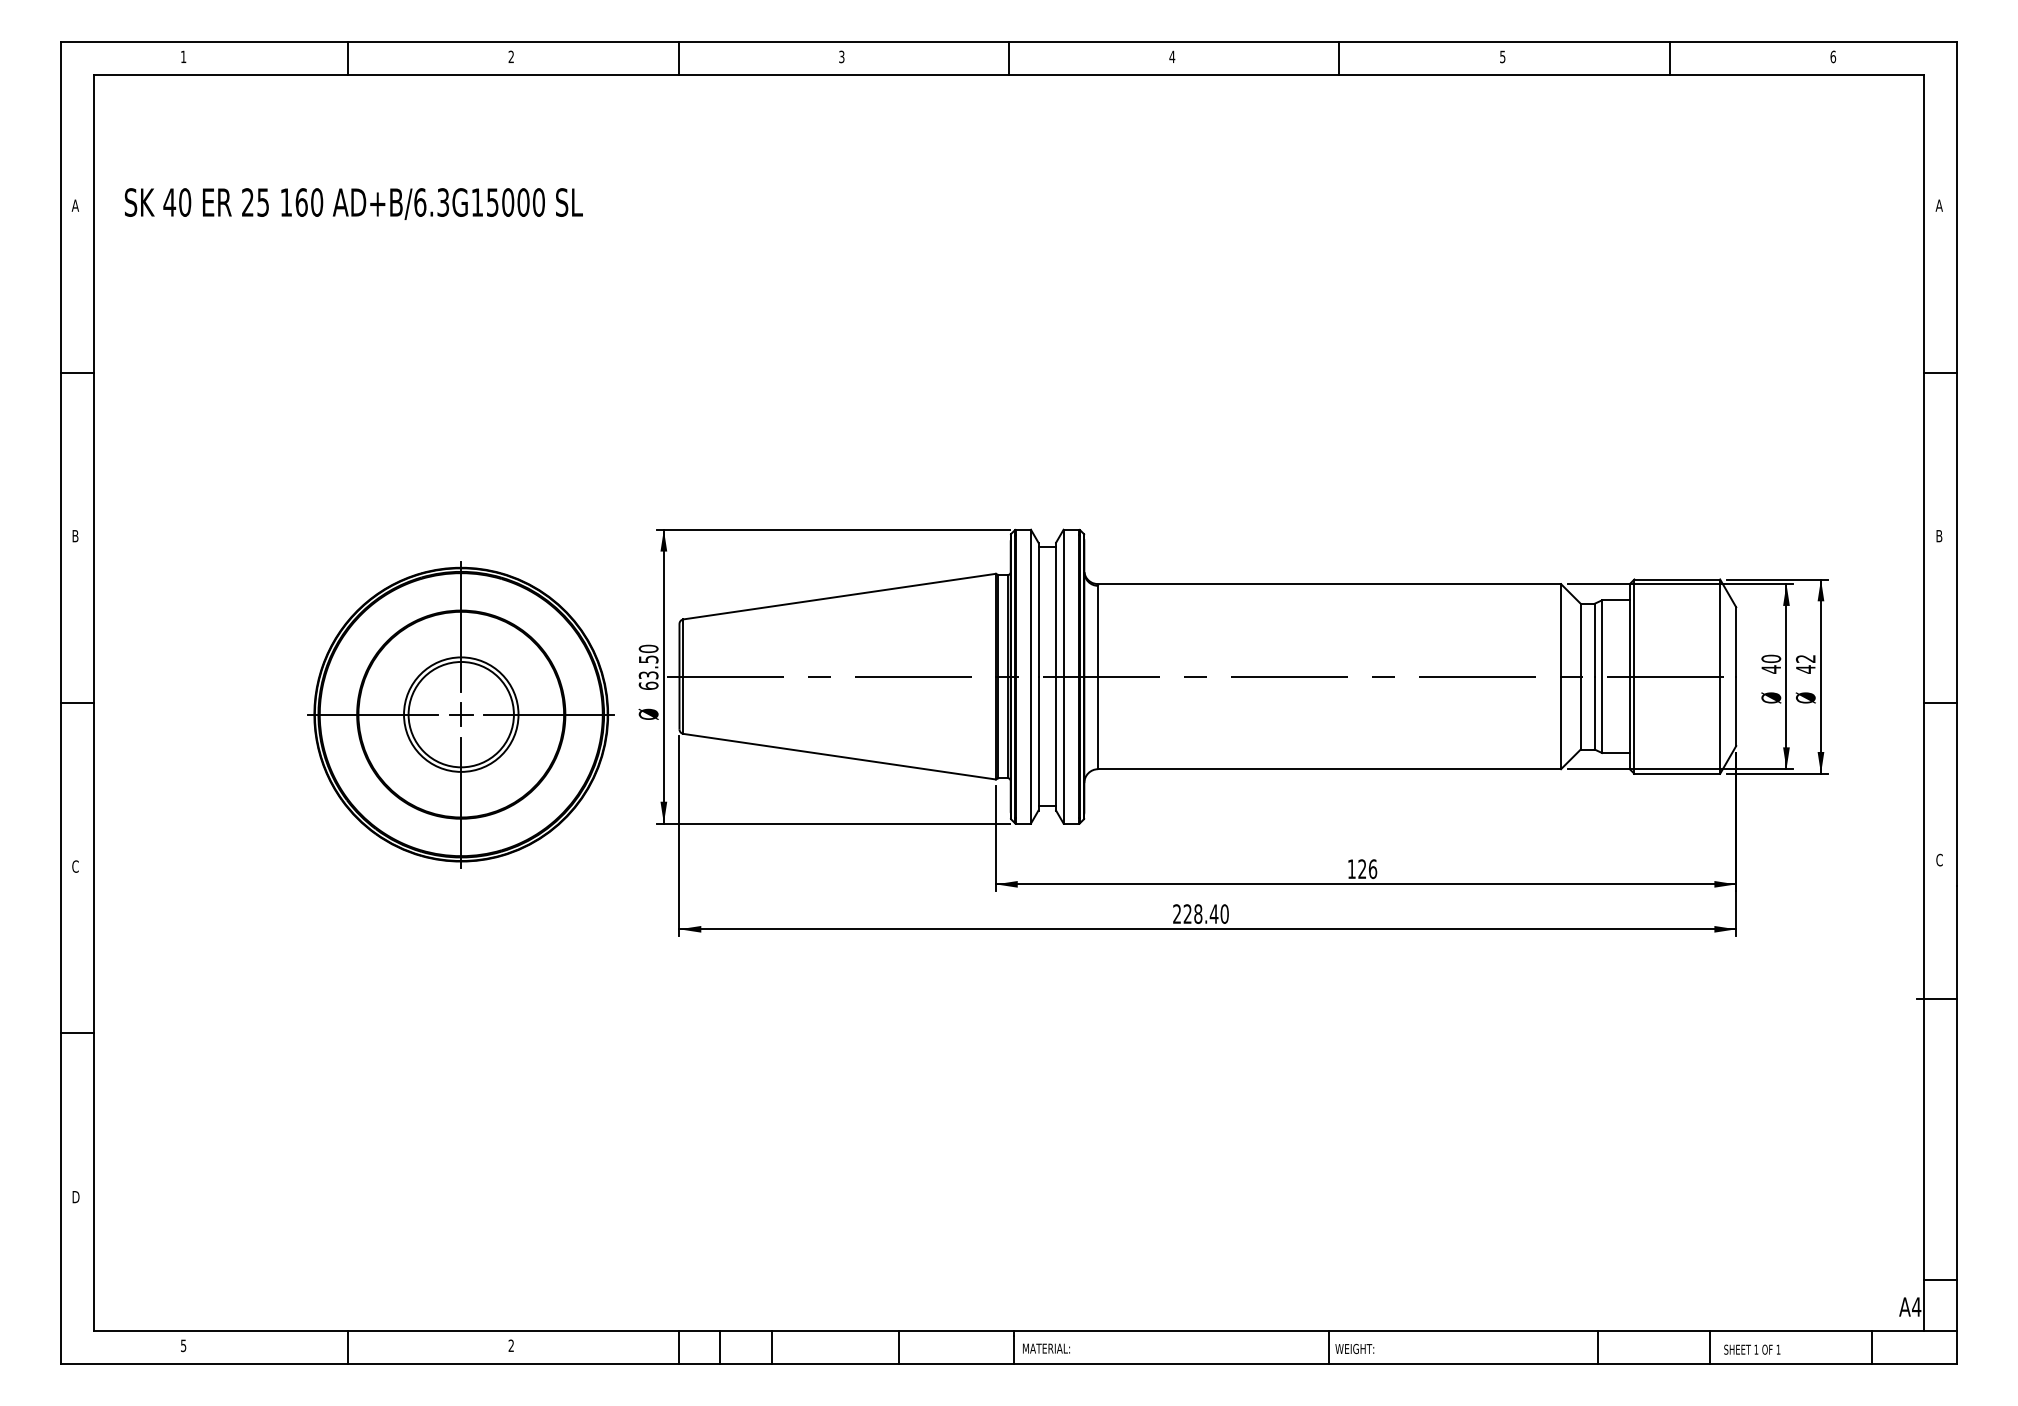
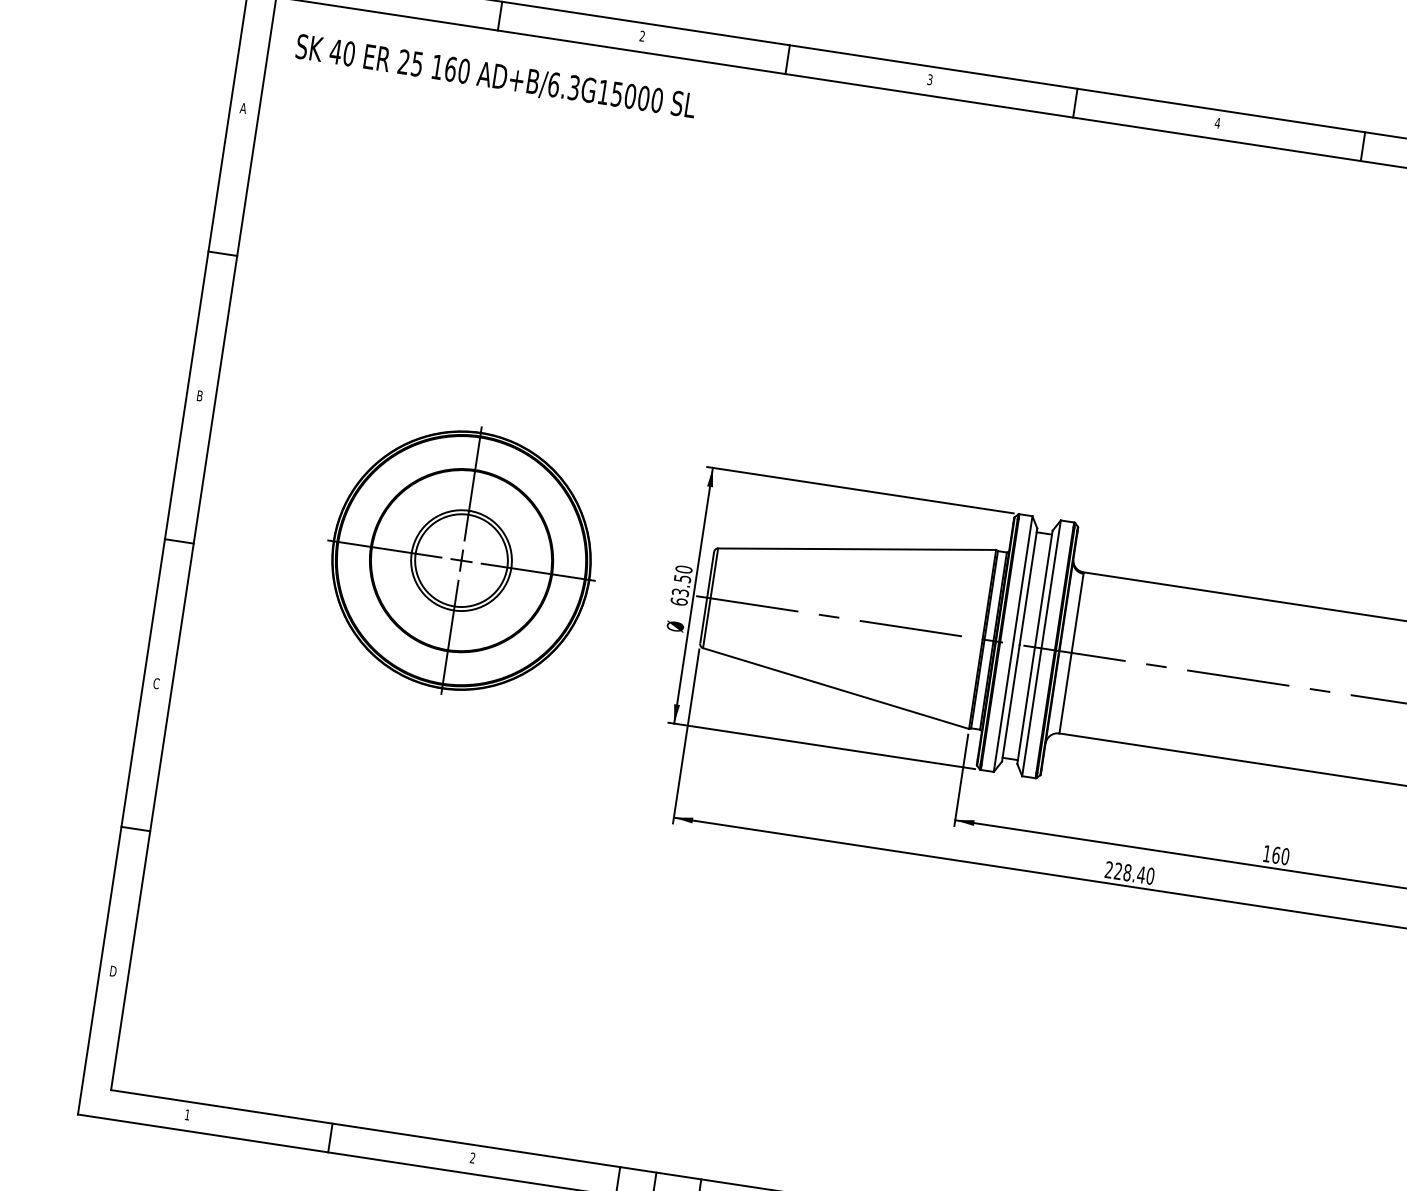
text: (353, 203) -> (495, 76), moved
part: (460, 714) -> (460, 560), moved
text: (1367, 869) -> (1280, 856), 126 -> 160
text: (183, 1345) -> (187, 1114), 5 -> 1

